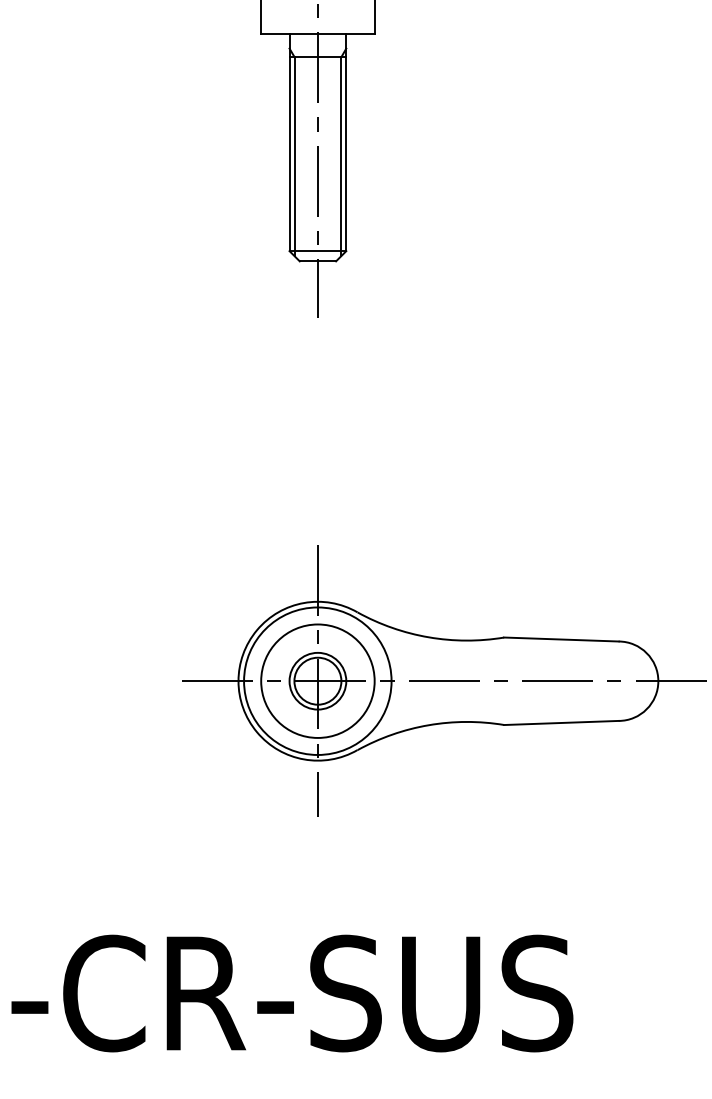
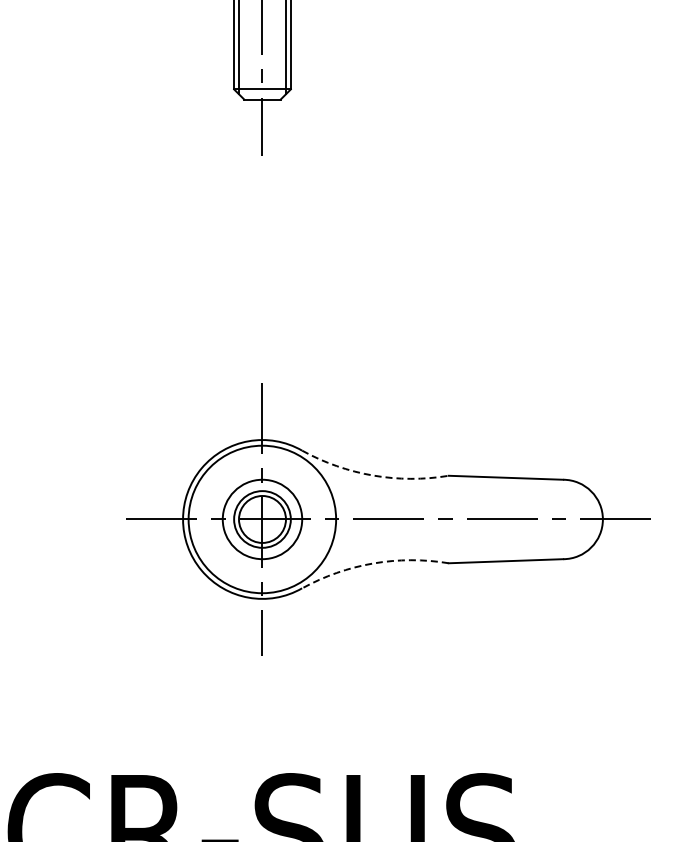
arc: (428, 637) -> (373, 475), solid -> dashed
circle: (317, 680) -> (262, 518), size x0.7
arc: (428, 725) -> (373, 563), solid -> dashed

